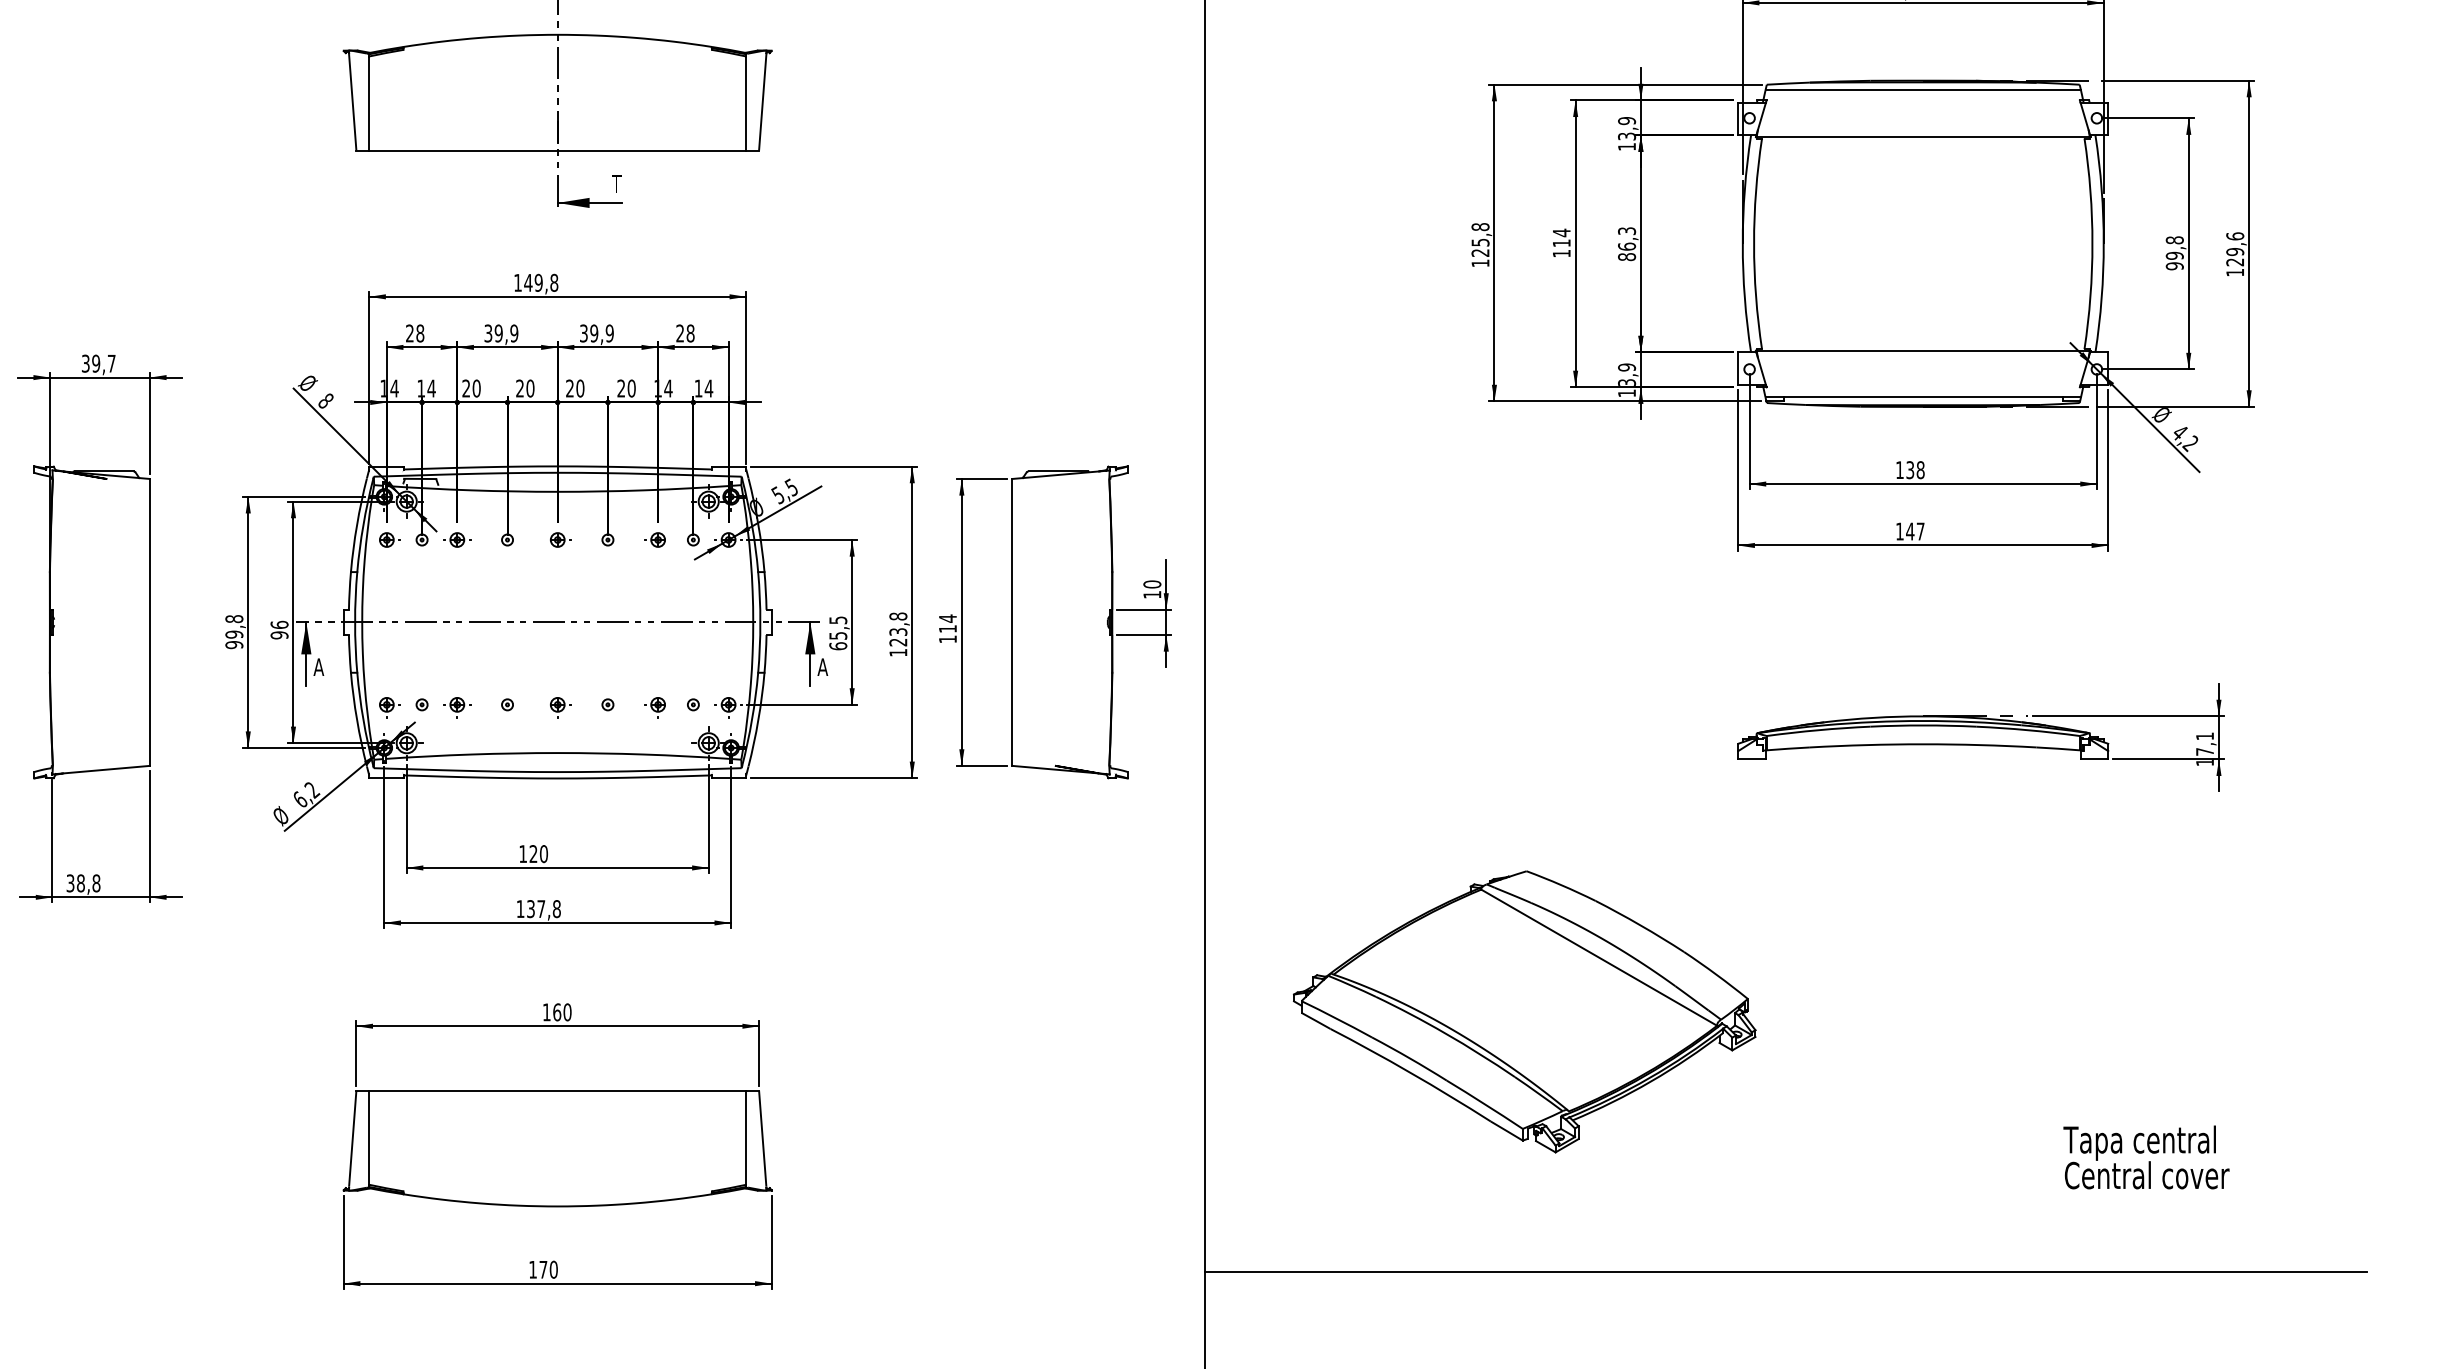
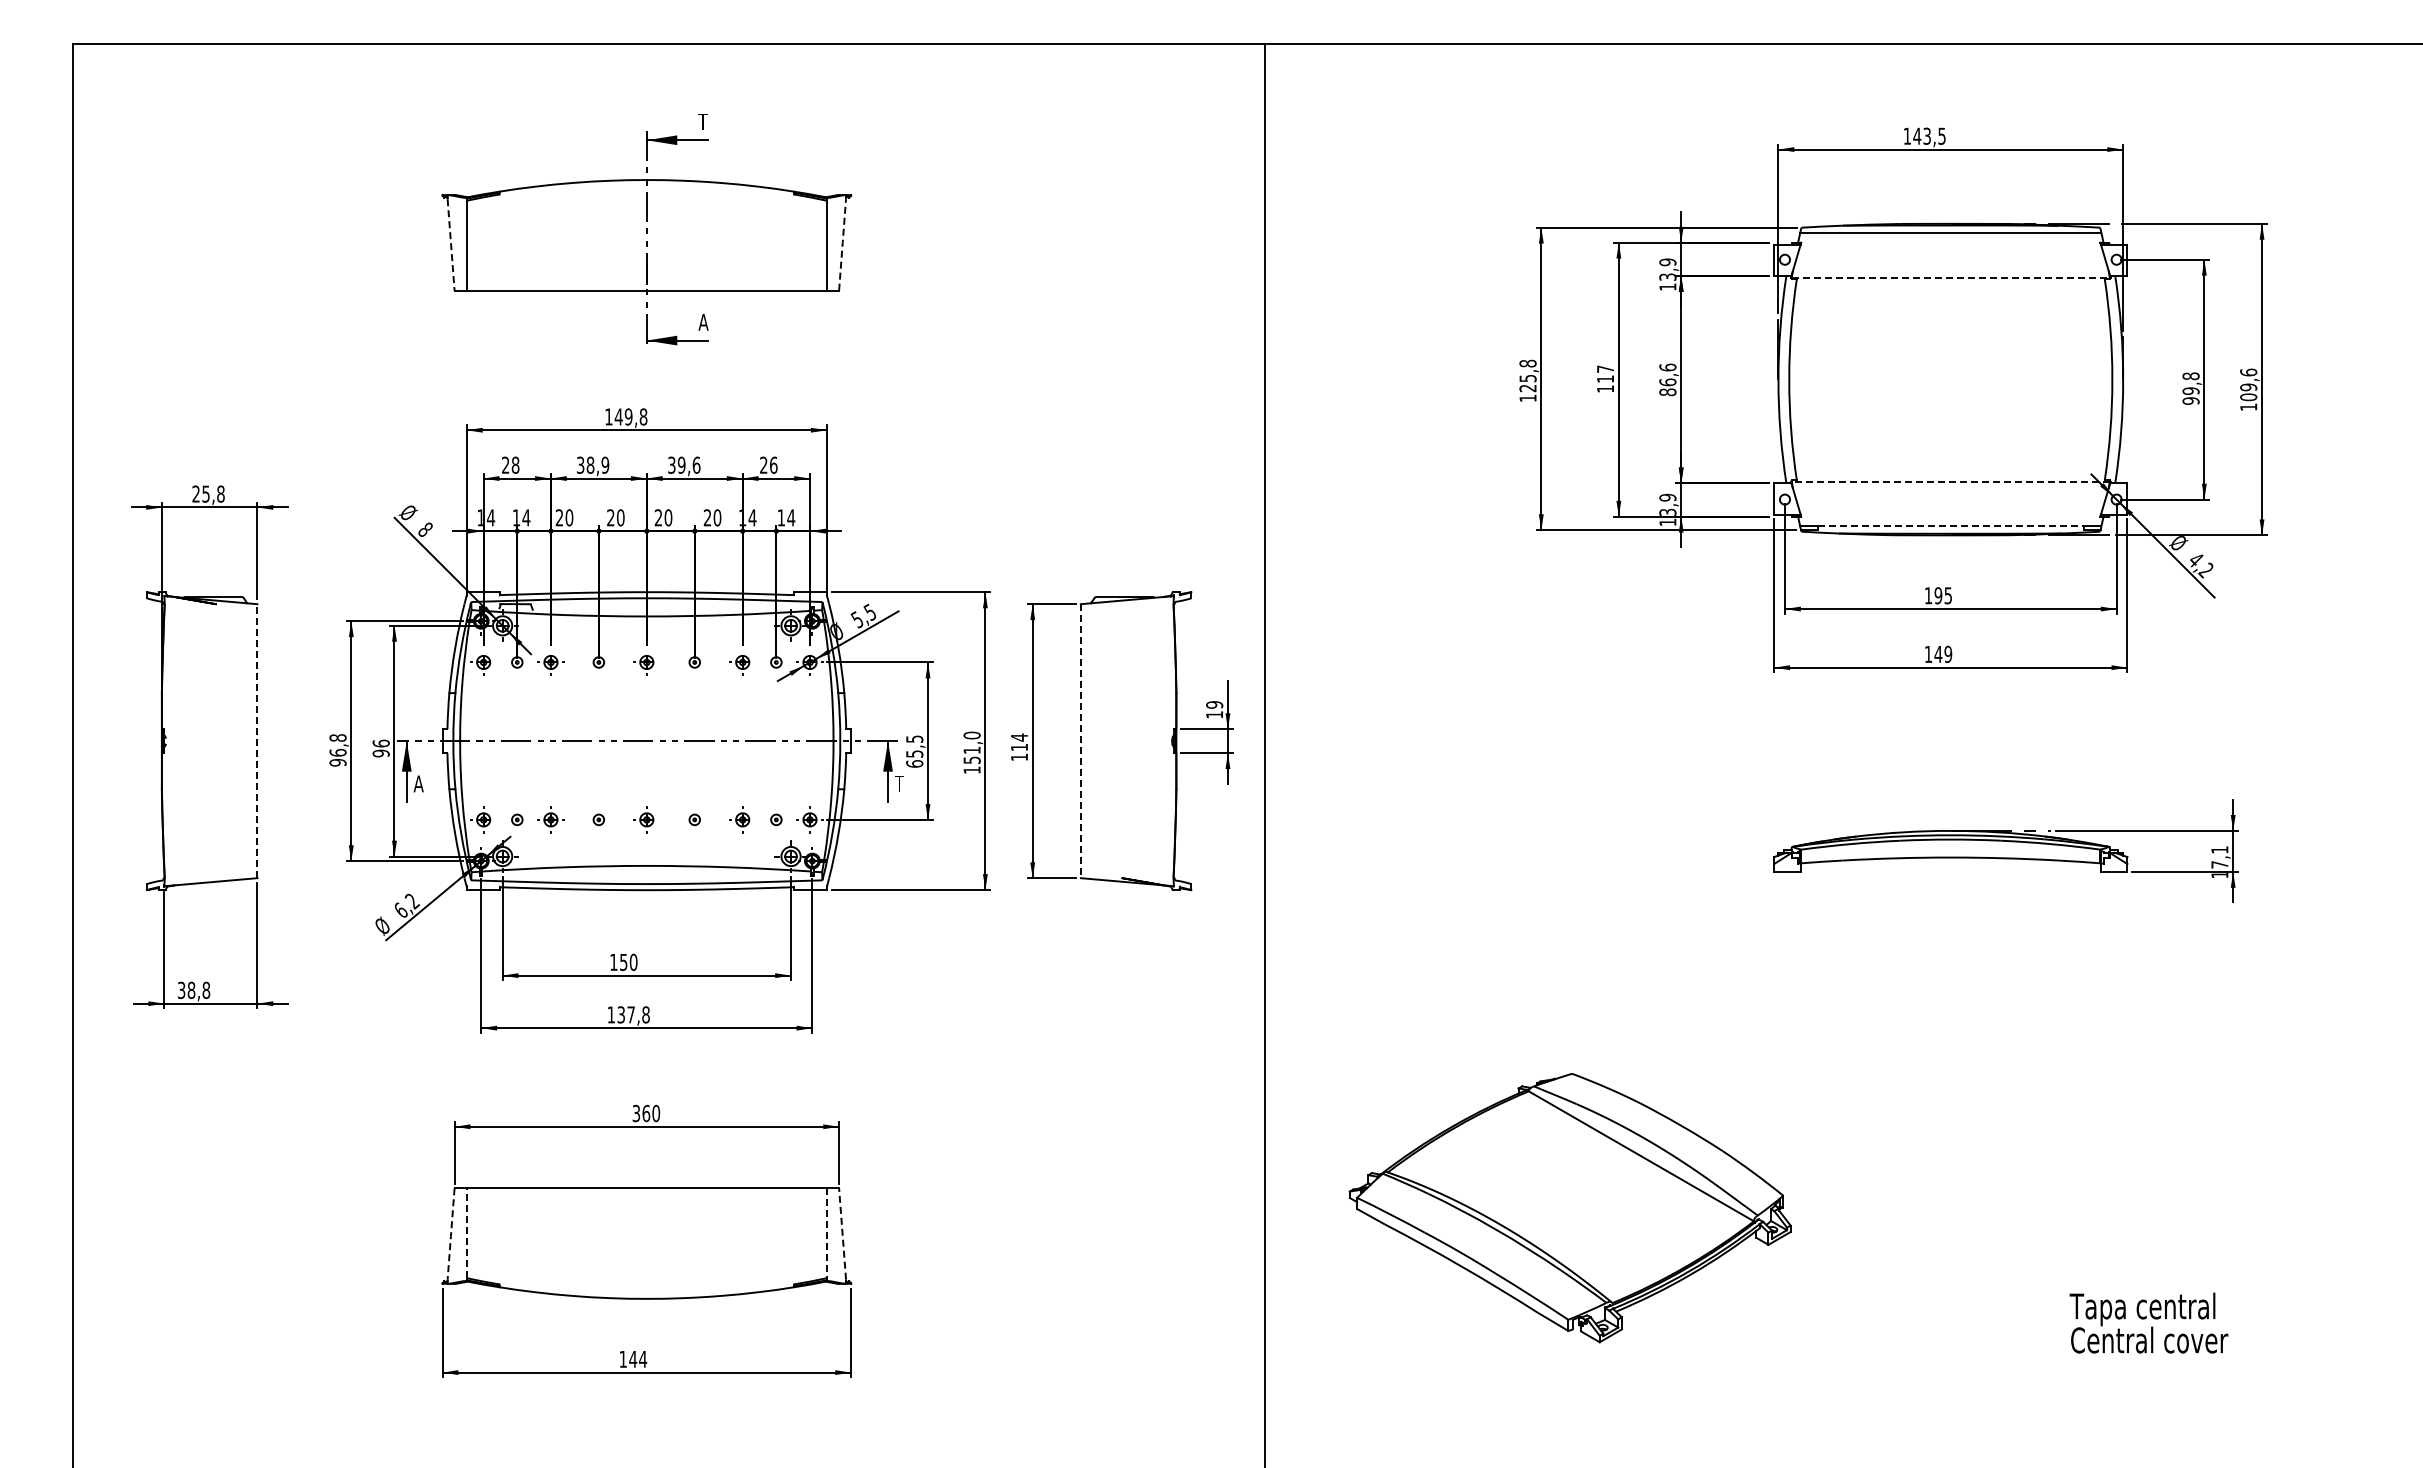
line: (353, 102) -> (451, 244), solid -> dashed
line: (762, 102) -> (842, 244), solid -> dashed
line: (1922, 136) -> (1950, 277), solid -> dashed
text: (617, 183) -> (703, 322), T -> A
text: (1626, 231) -> (1667, 367), 86,3 -> 86,6
text: (1561, 233) -> (1605, 369), 114 -> 117
text: (2234, 262) -> (2248, 397), 129,6 -> 109,6
text: (498, 332) -> (590, 464), 39,9 -> 38,9
text: (609, 332) -> (696, 464), 39,9 -> 39,6
text: (690, 332) -> (773, 464), 28 -> 26
line: (1922, 350) -> (1950, 481), solid -> dashed
text: (98, 363) -> (208, 493), 39,7 -> 25,8
line: (1923, 397) -> (1951, 526), solid -> dashed
text: (1915, 469) -> (1943, 595), 138 -> 195
text: (1920, 531) -> (1948, 654), 147 -> 149
text: (1152, 584) -> (1214, 704), 10 -> 19
line: (150, 622) -> (257, 741), solid -> dashed
line: (1011, 622) -> (1080, 741), solid -> dashed
text: (897, 629) -> (971, 747), 123,8 -> 151,0
text: (233, 634) -> (337, 752), 99,8 -> 96,8
text: (822, 666) -> (899, 783), A -> T
text: (533, 853) -> (623, 961), 120 -> 150
text: (546, 1012) -> (636, 1113), 160 -> 360
part: (1523, 1012) -> (1569, 1208), moved
line: (368, 1137) -> (466, 1233), solid -> dashed
line: (746, 1137) -> (827, 1233), solid -> dashed
line: (353, 1139) -> (451, 1234), solid -> dashed
line: (762, 1139) -> (842, 1234), solid -> dashed
text: (2145, 1156) -> (2148, 1322), moved
text: (549, 1268) -> (638, 1358), 170 -> 144
line: (1785, 1272) -> (1819, 1361), removed

